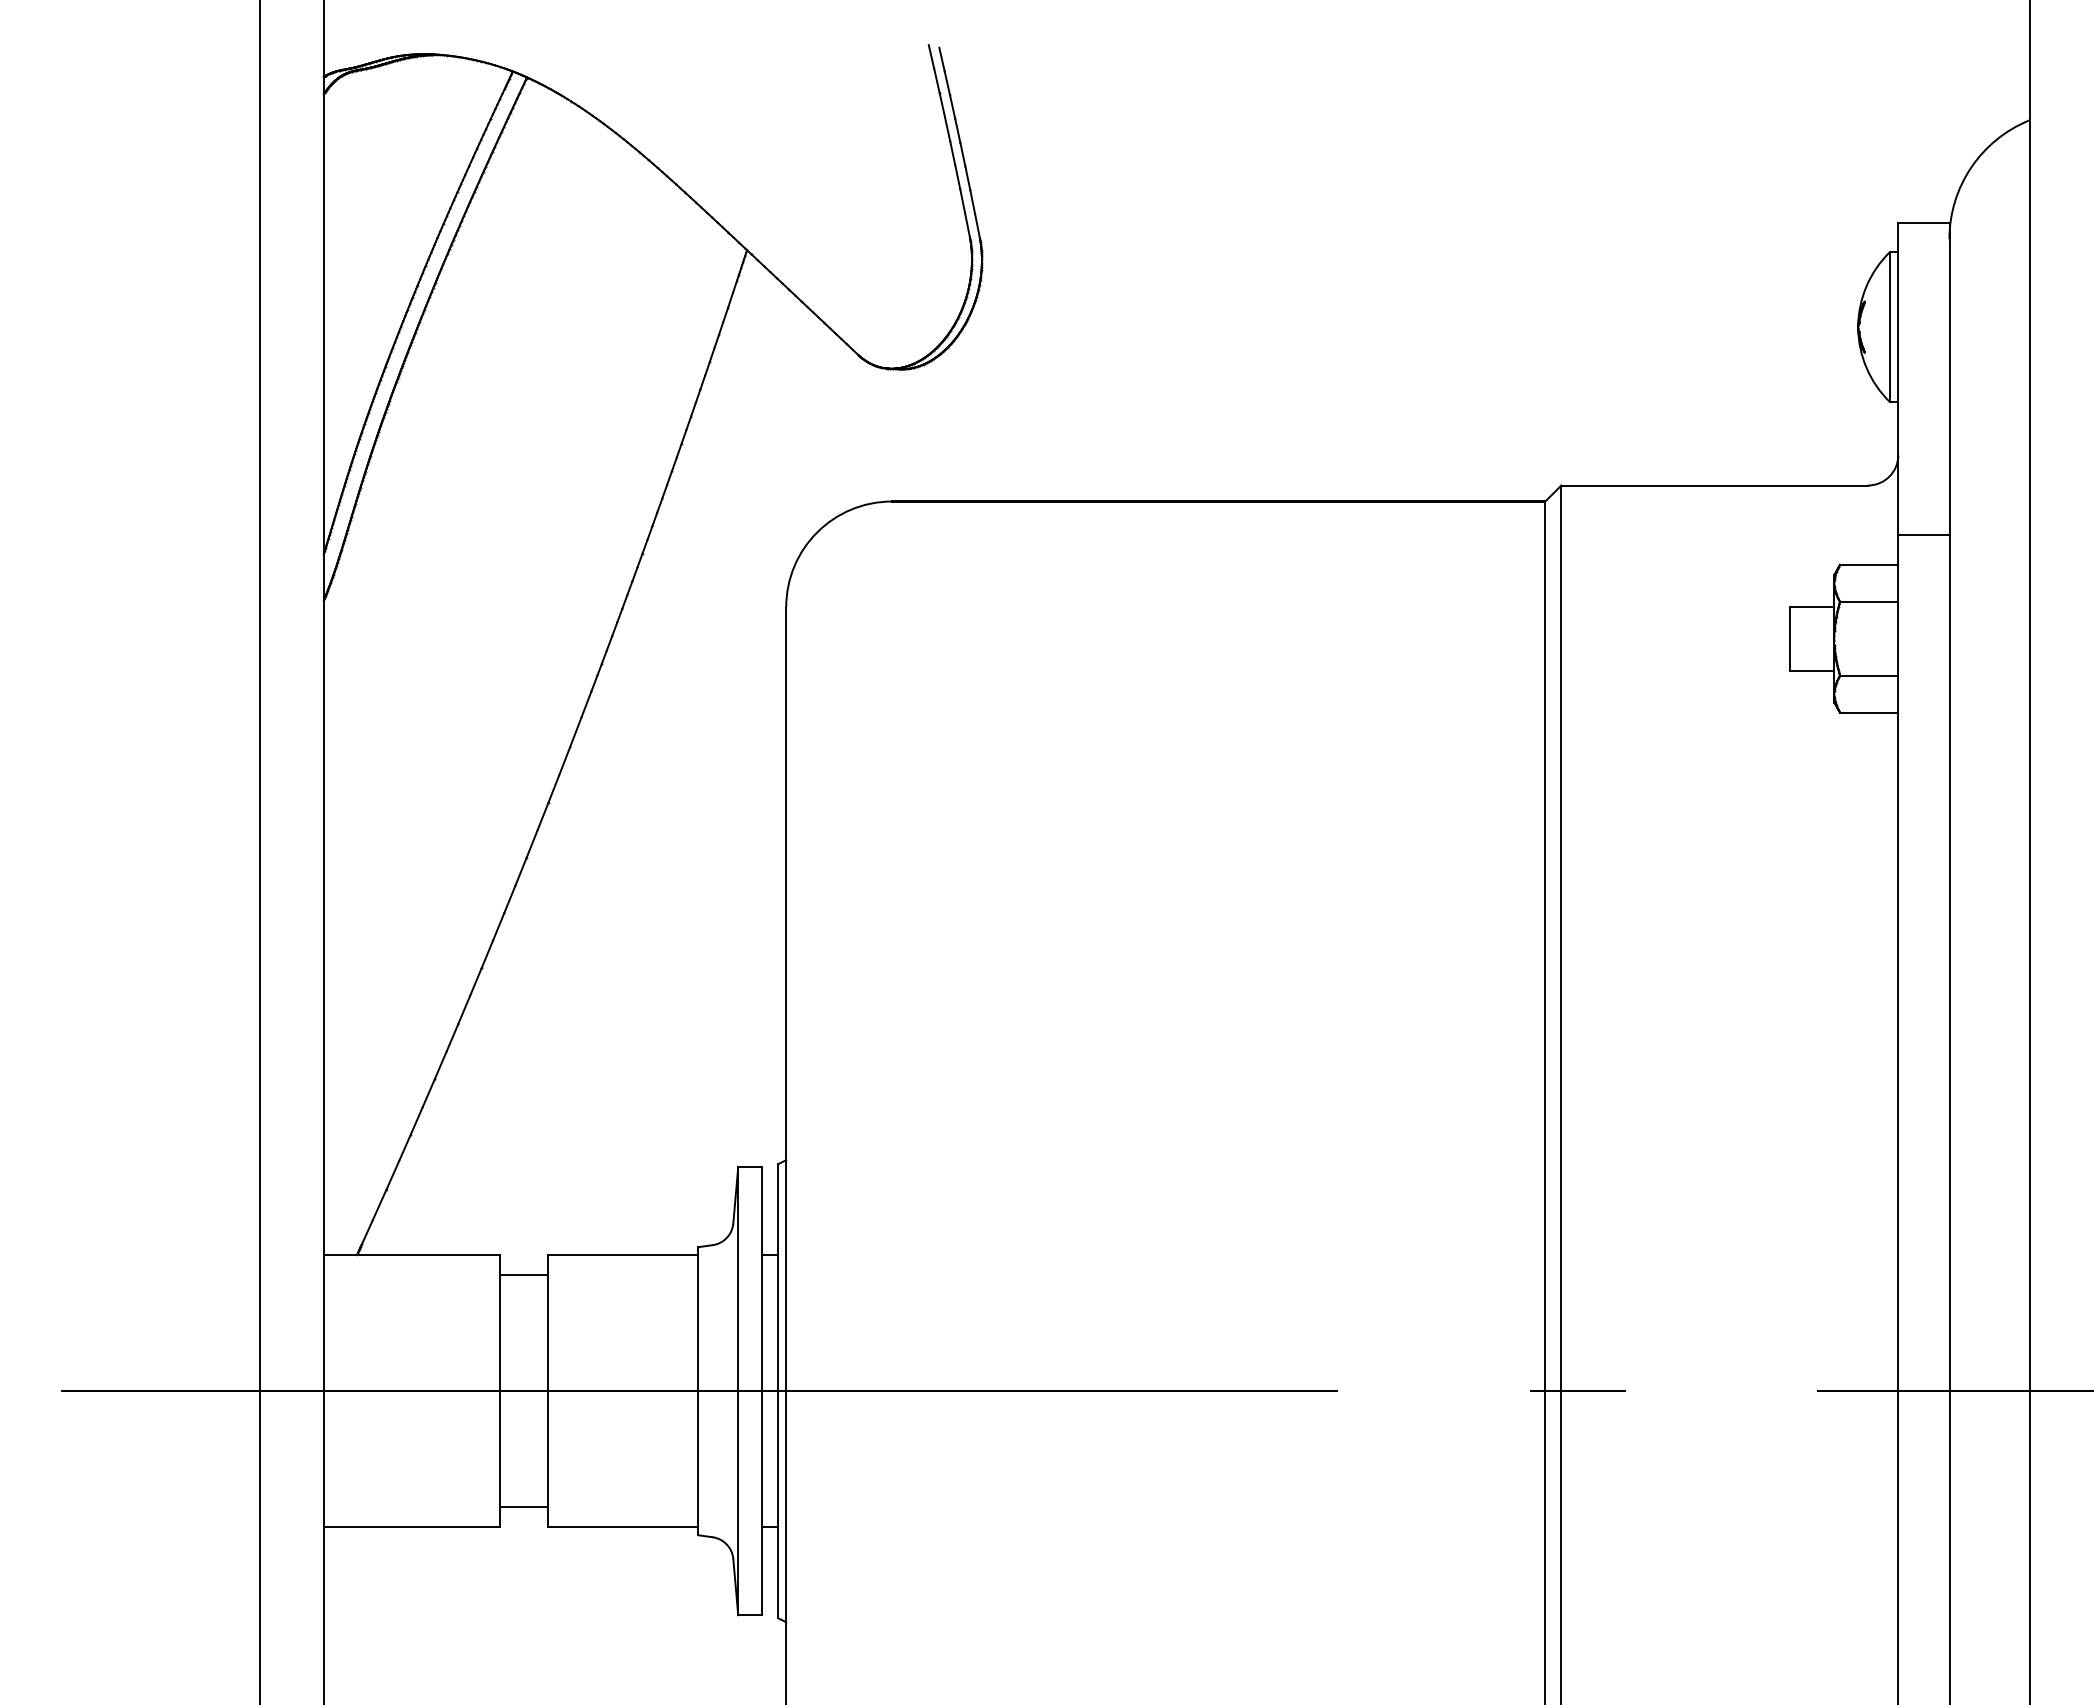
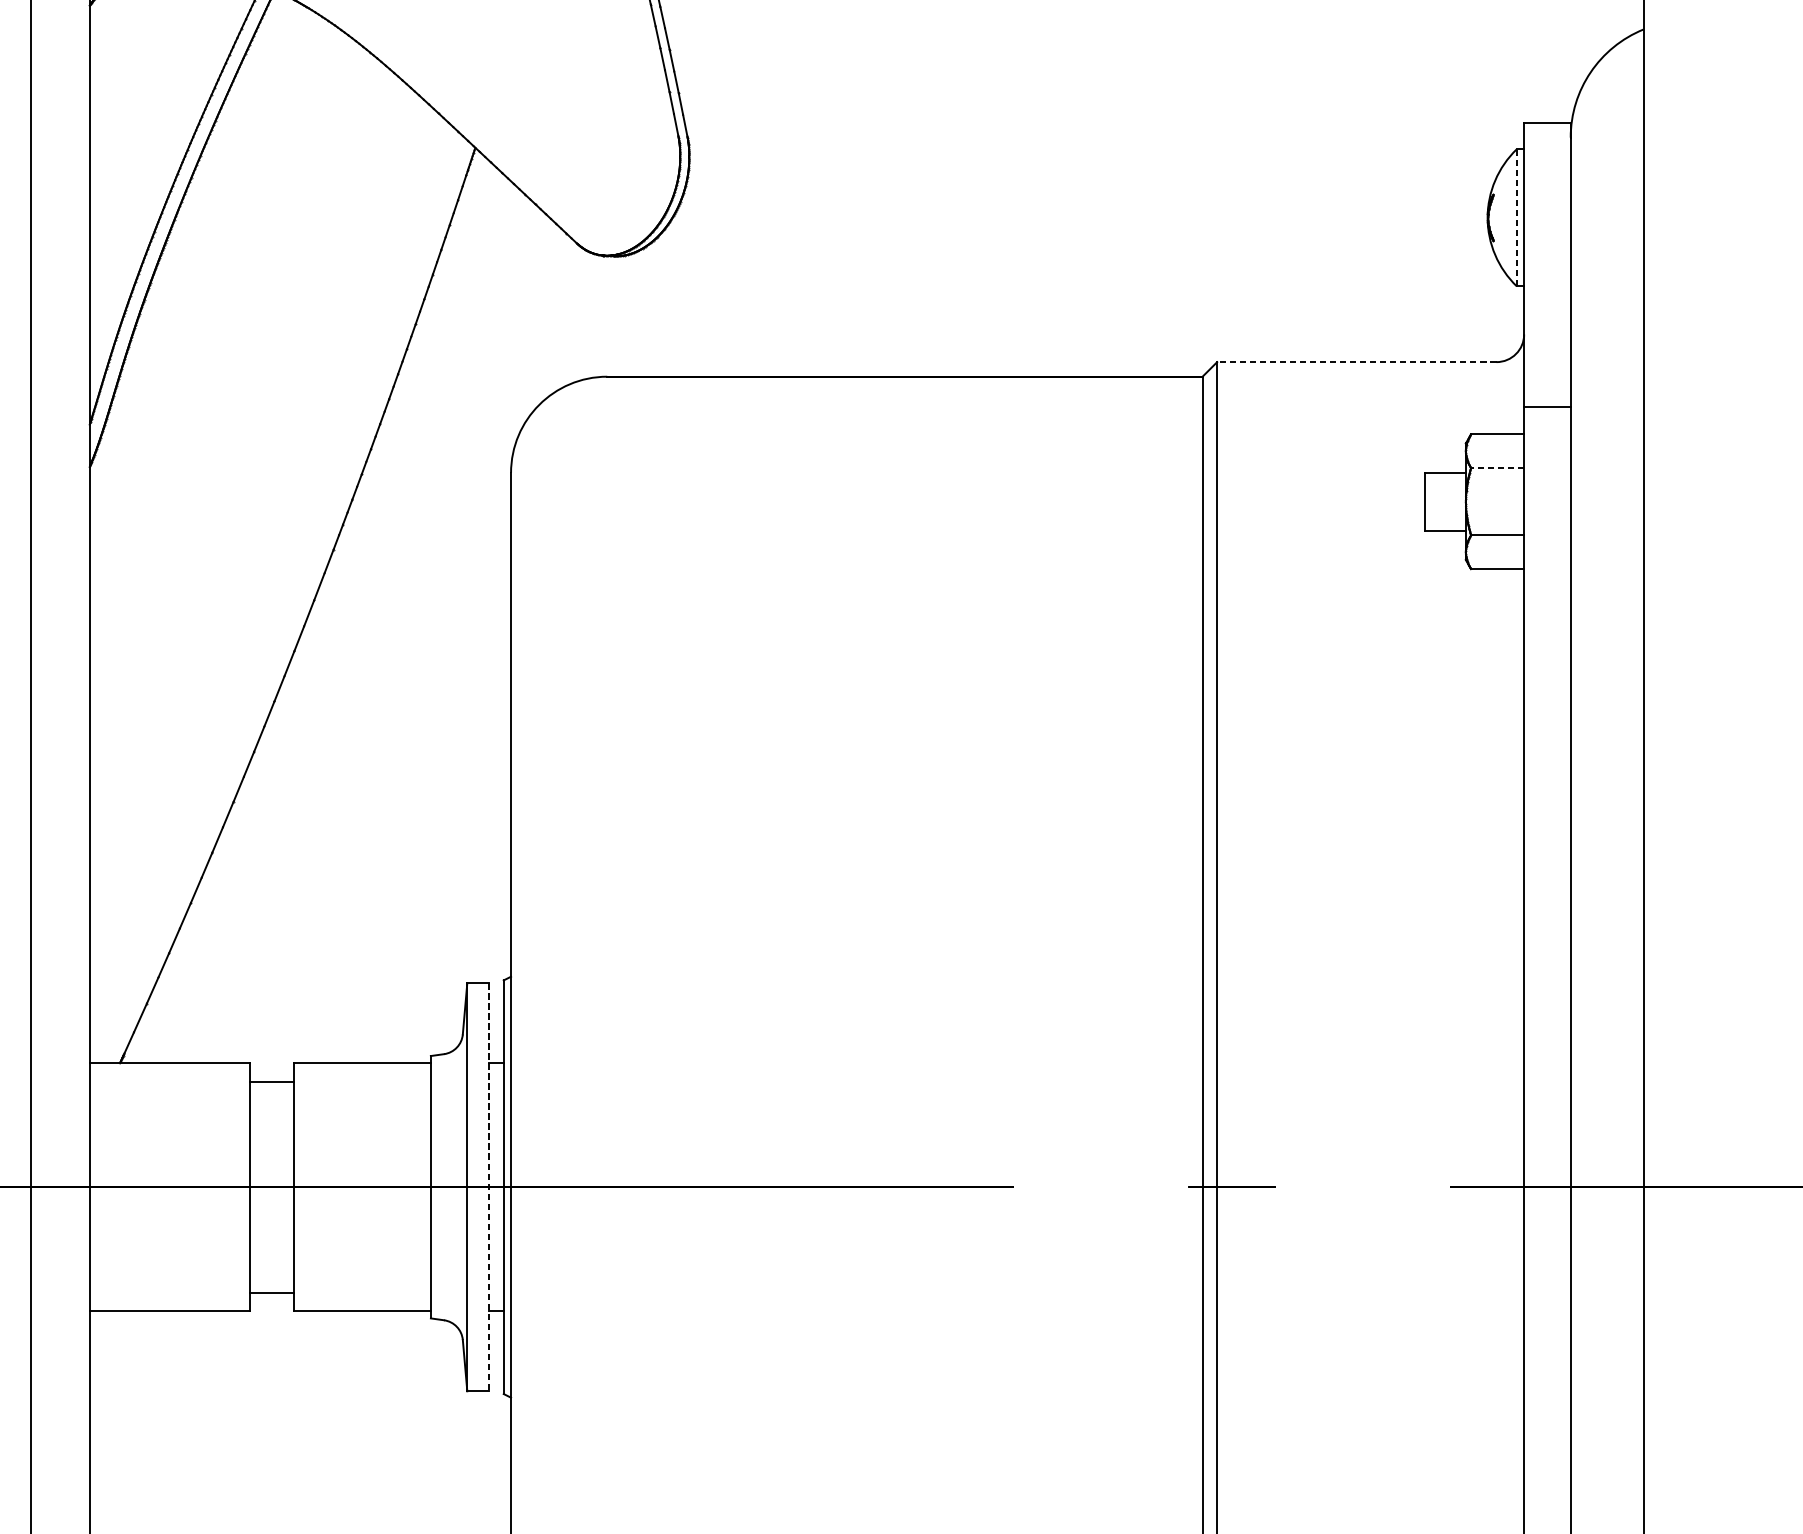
line: (1890, 326) -> (1517, 217), solid -> dashed
line: (1714, 485) -> (1356, 362), solid -> dashed
line: (1868, 601) -> (1496, 467), solid -> dashed
line: (762, 1391) -> (489, 1187), solid -> dashed

